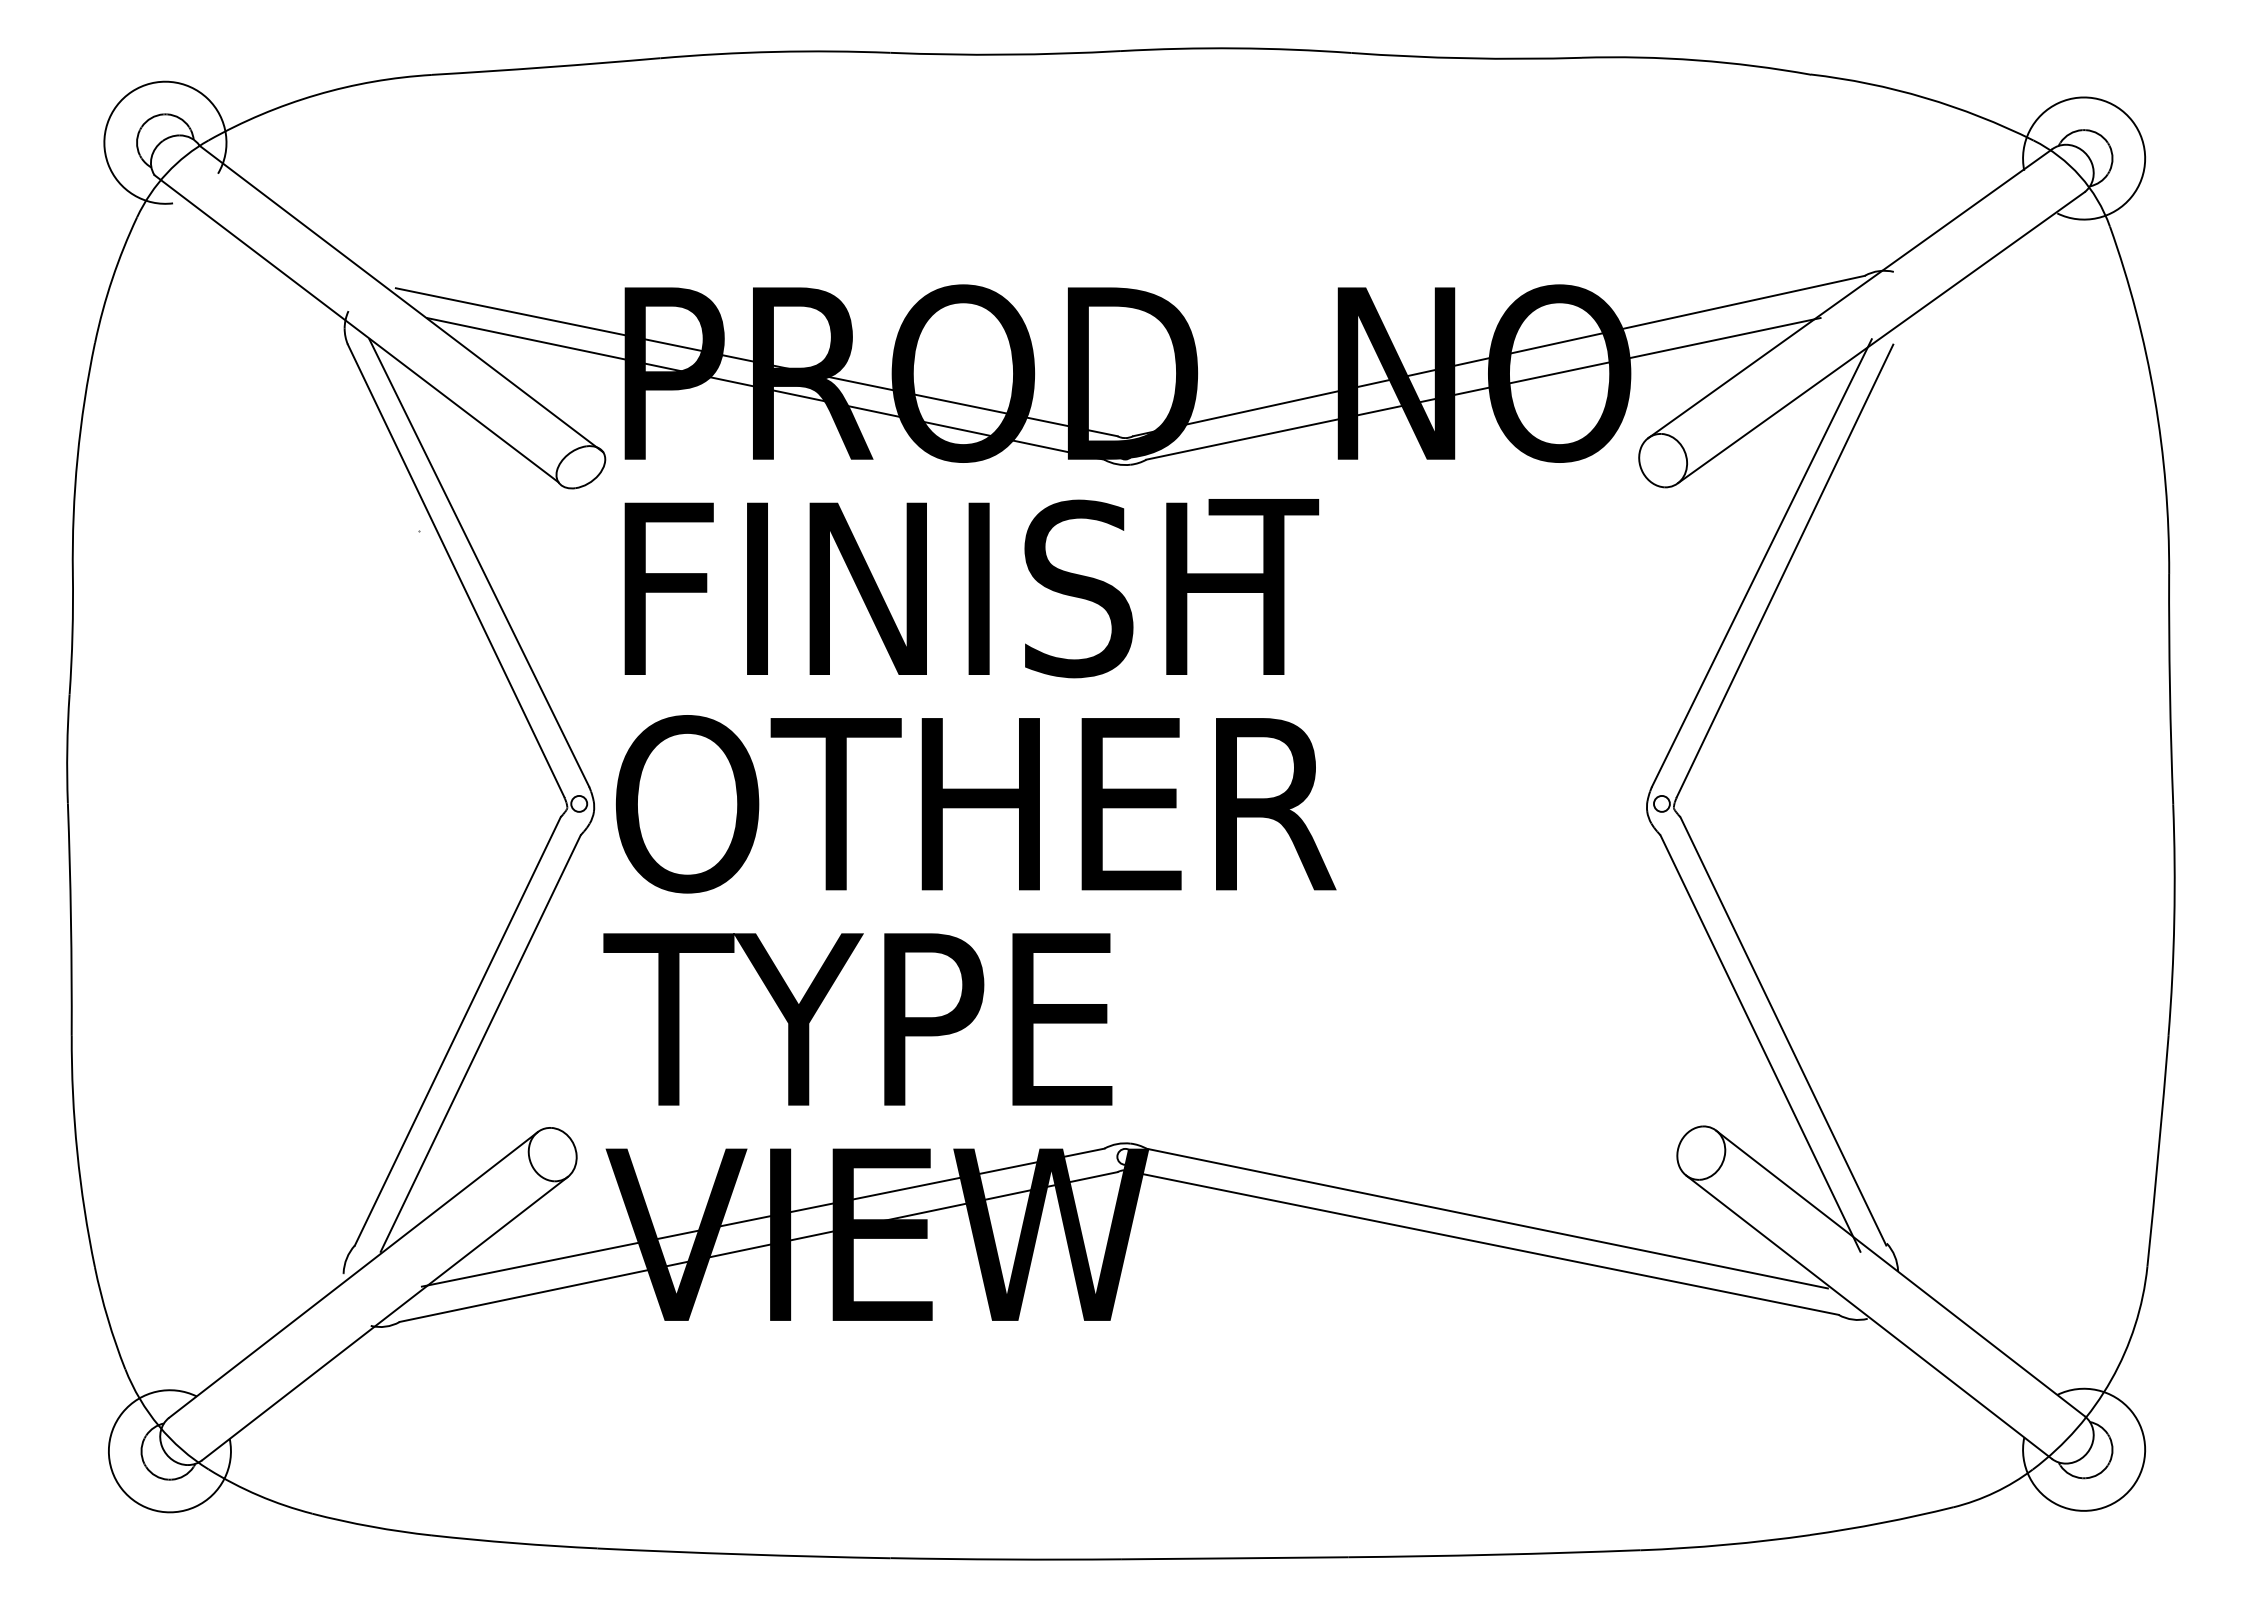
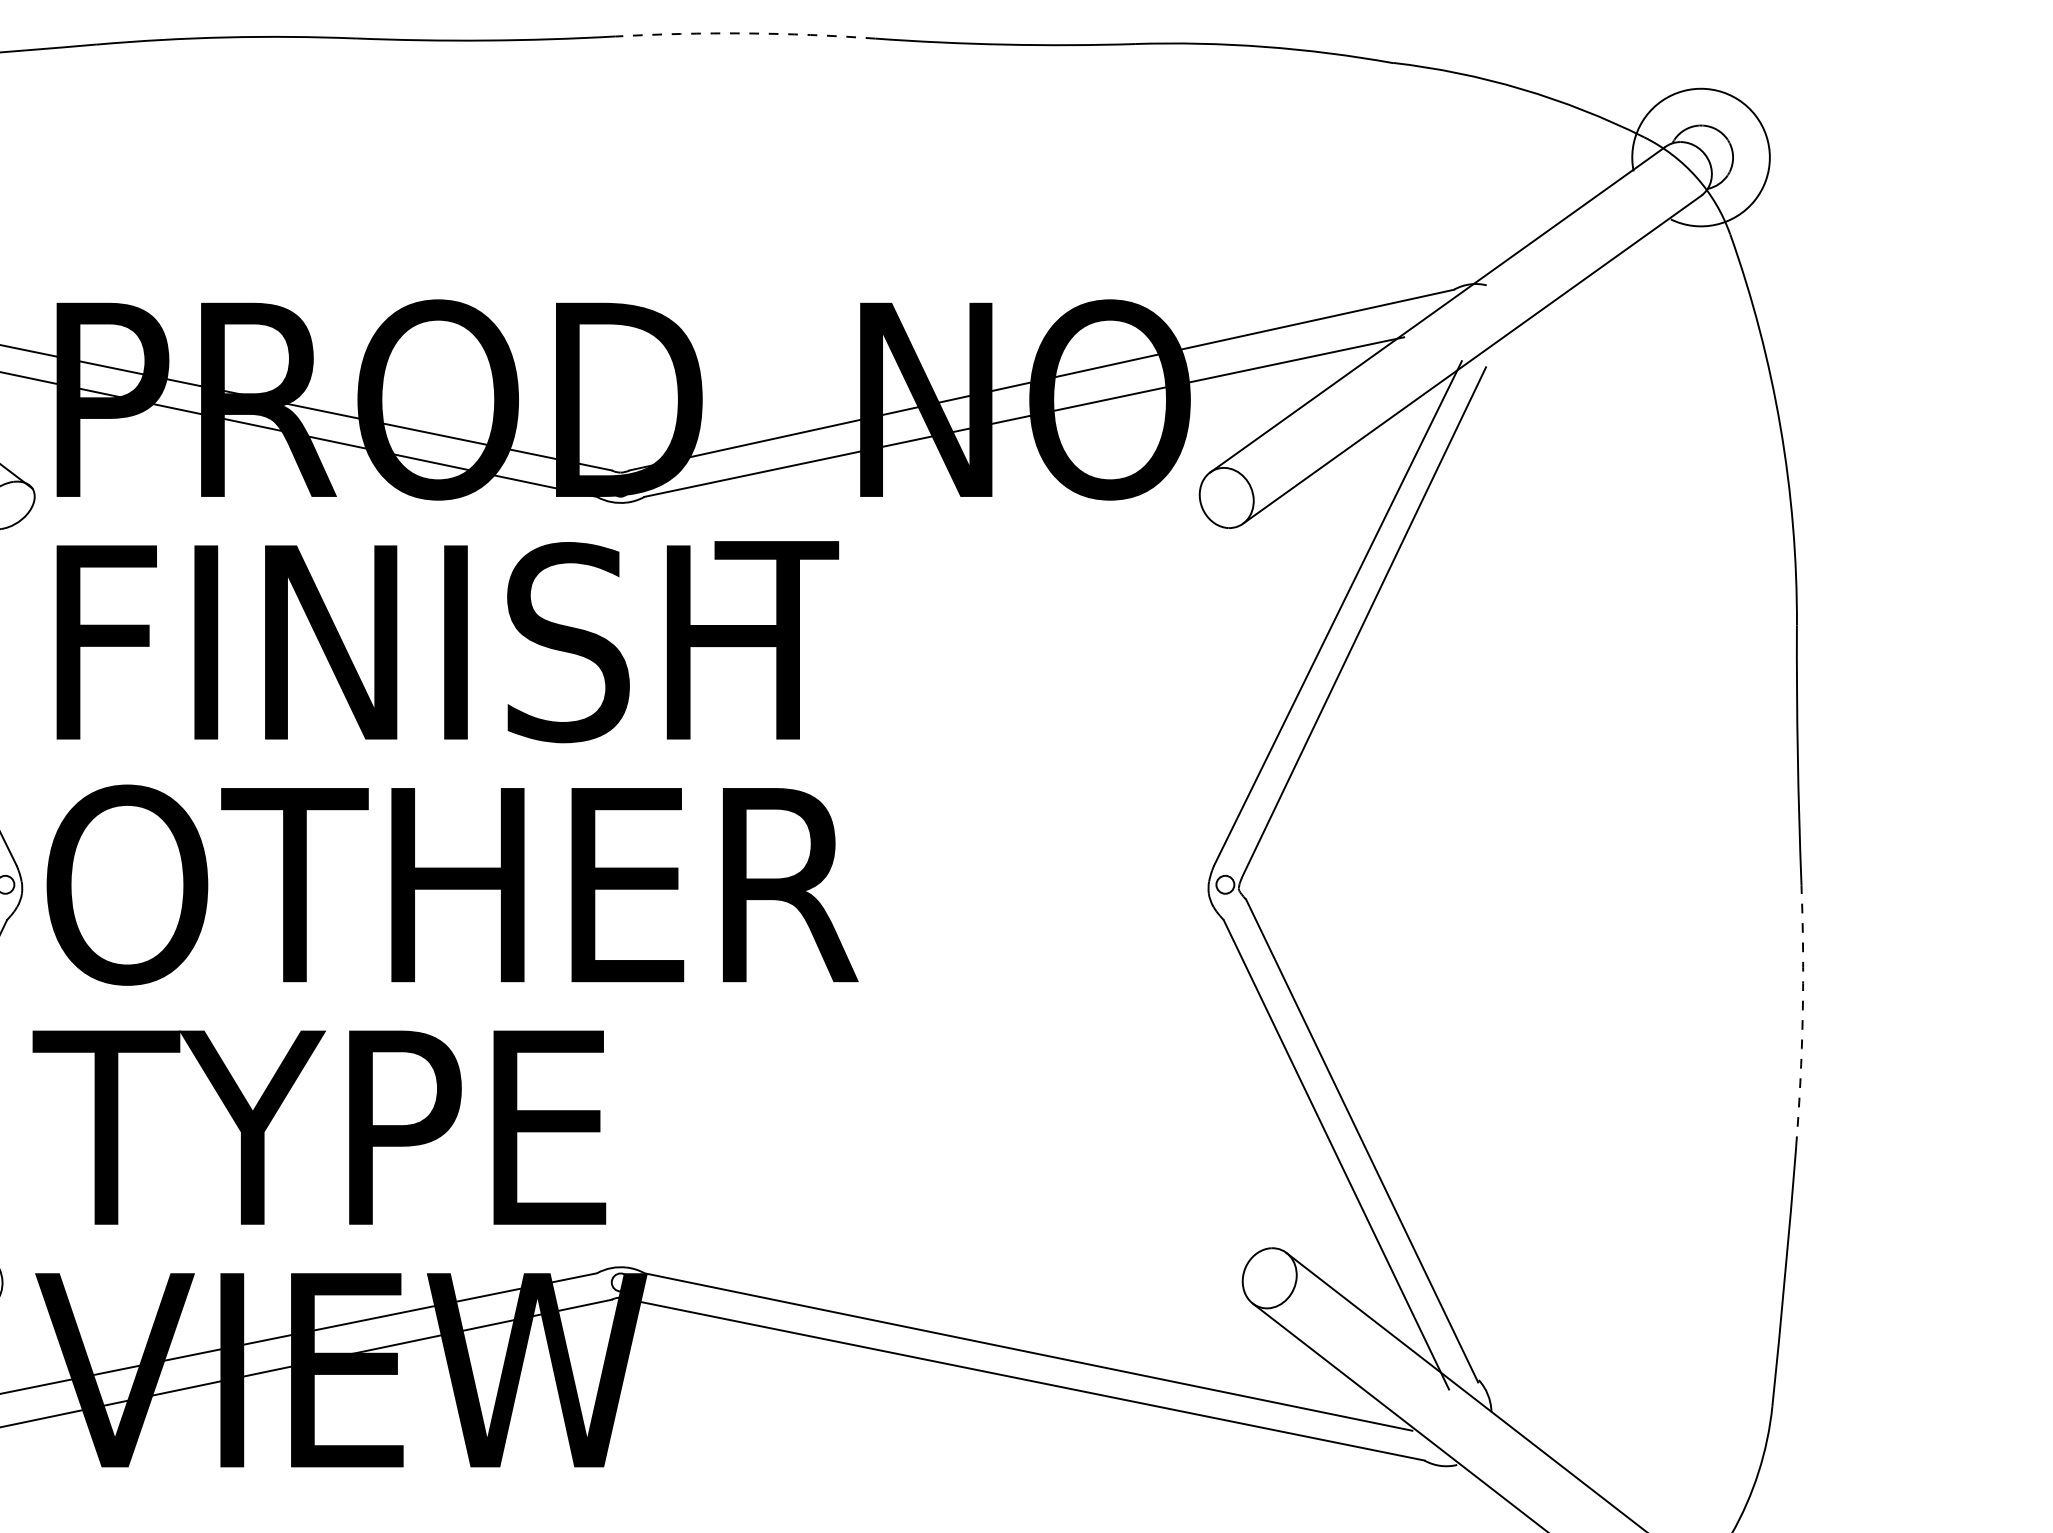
arc: (1236, 48) -> (745, 33), solid -> dashed
arc: (2174, 920) -> (1802, 1016), solid -> dashed

